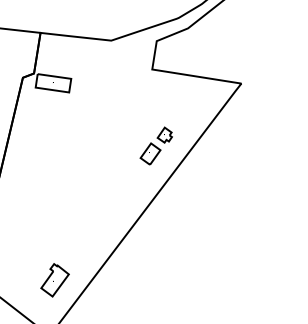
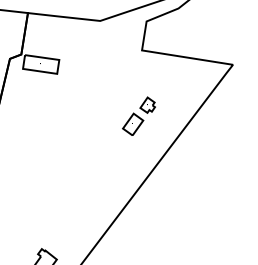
part: (155, 145) -> (138, 115), moved

